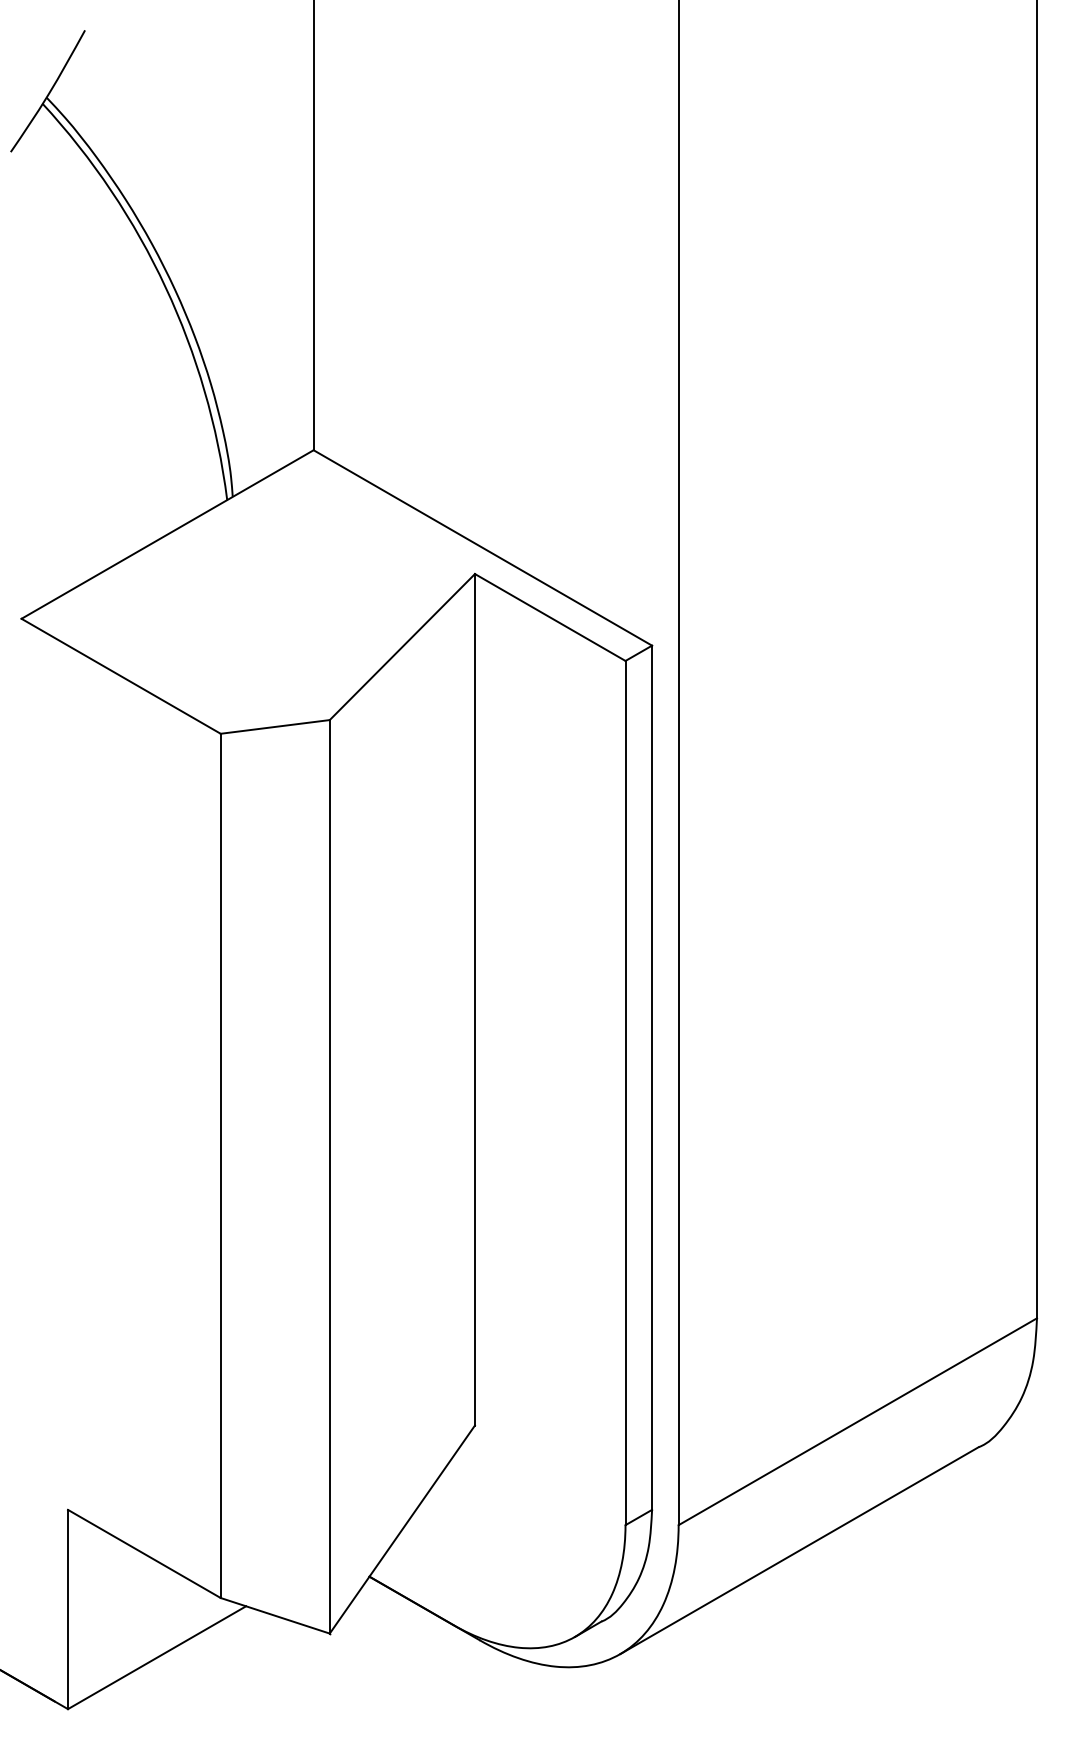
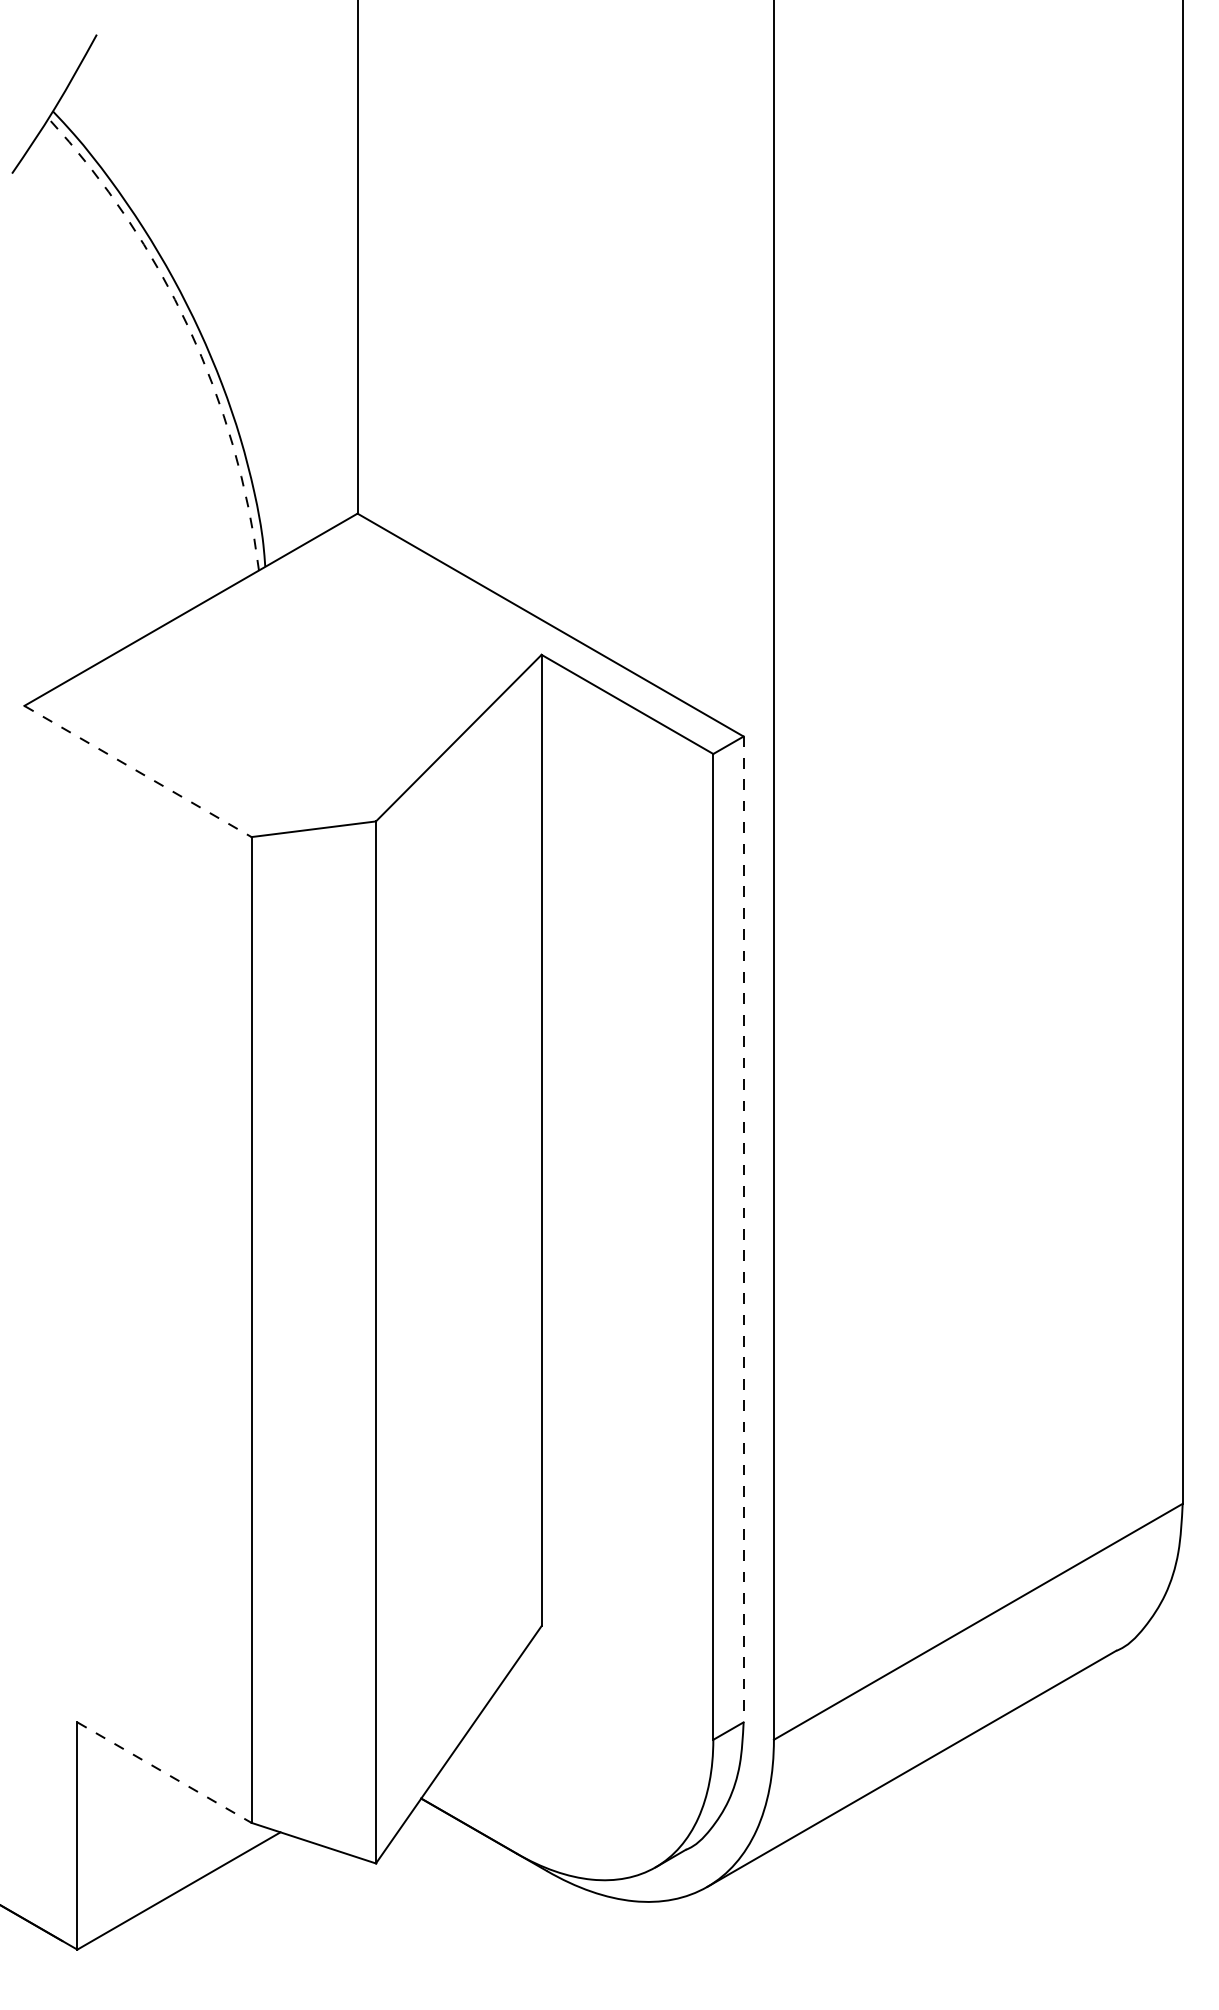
arc: (165, 287) -> (188, 327), solid -> dashed
line: (121, 676) -> (138, 771), solid -> dashed
line: (652, 1078) -> (744, 1230), solid -> dashed
line: (144, 1554) -> (164, 1773), solid -> dashed

